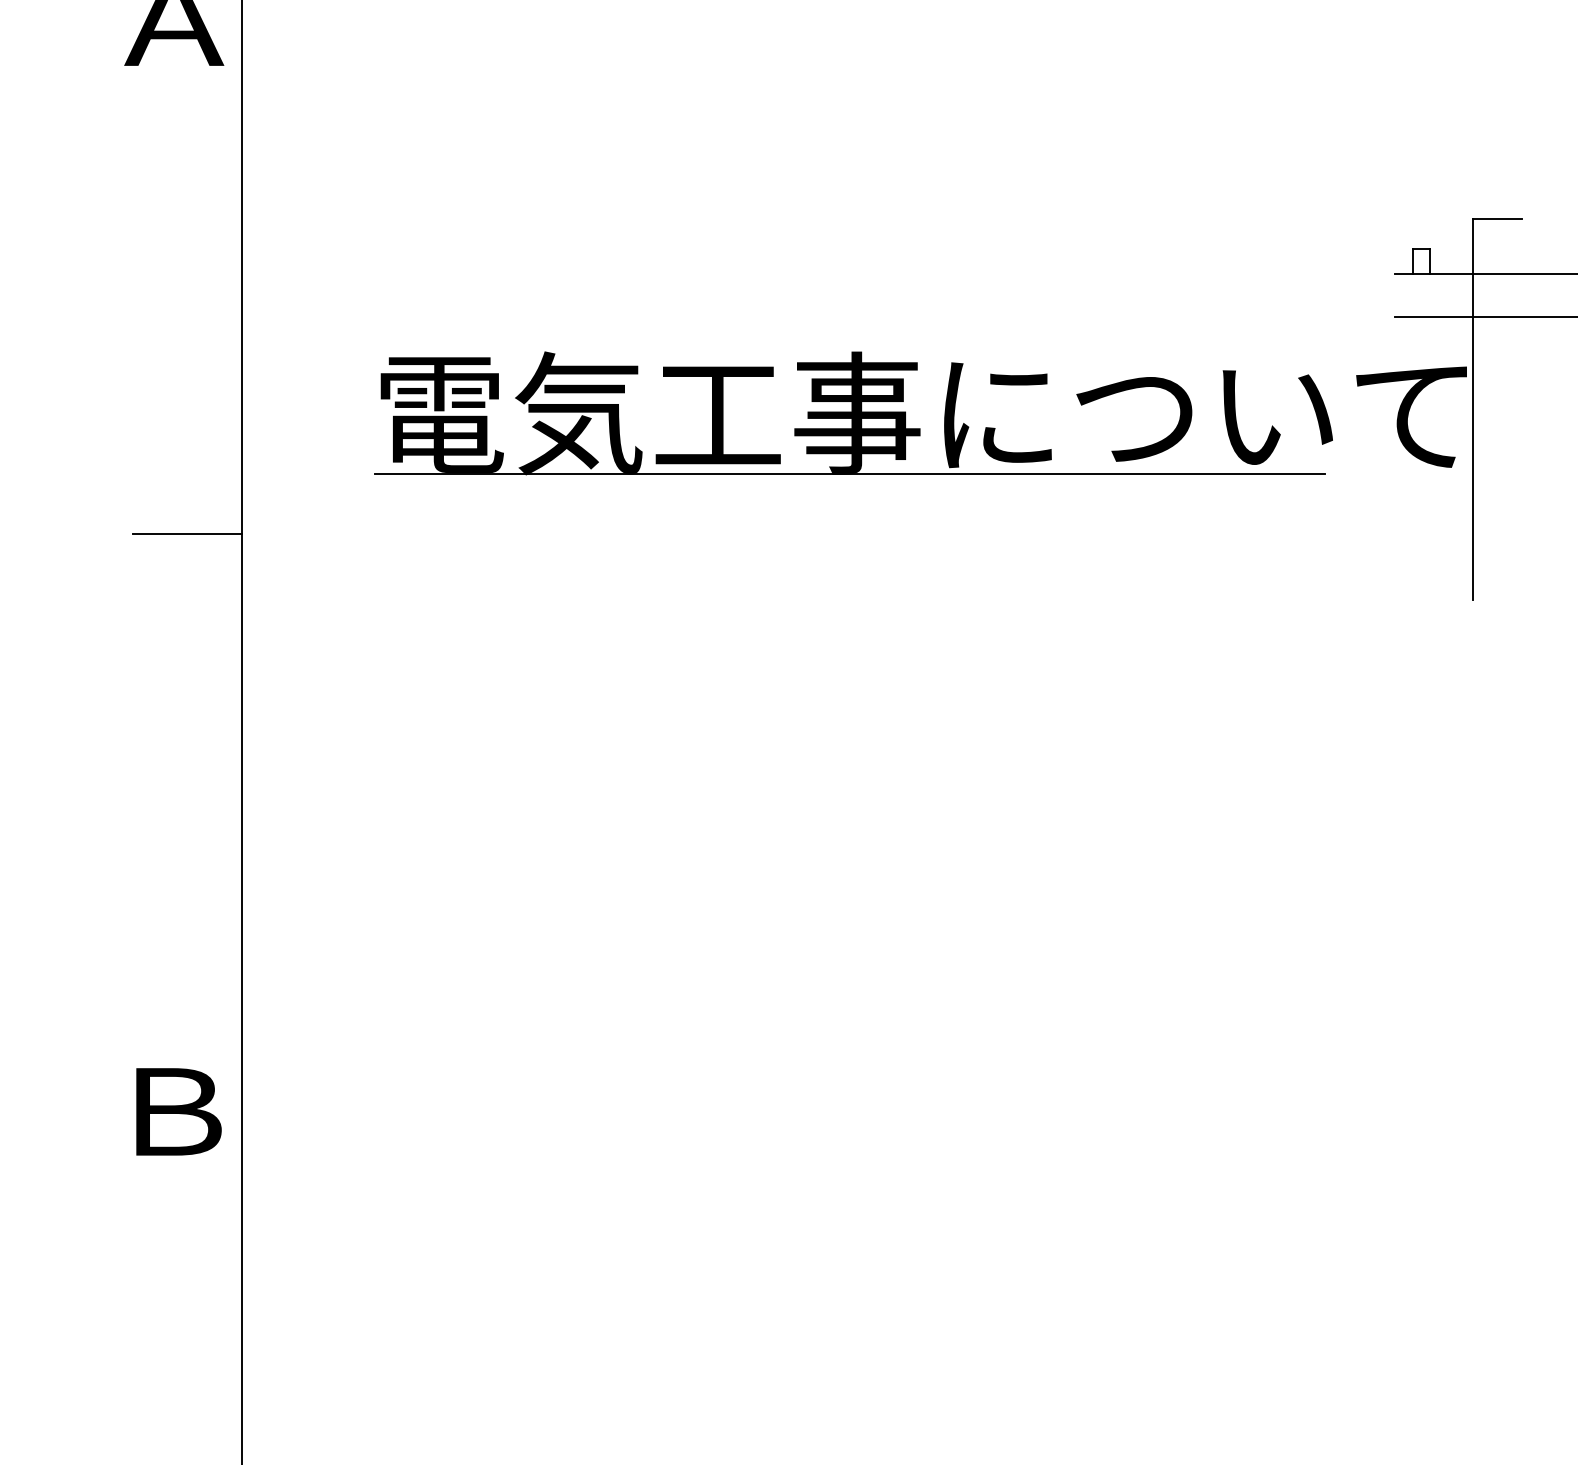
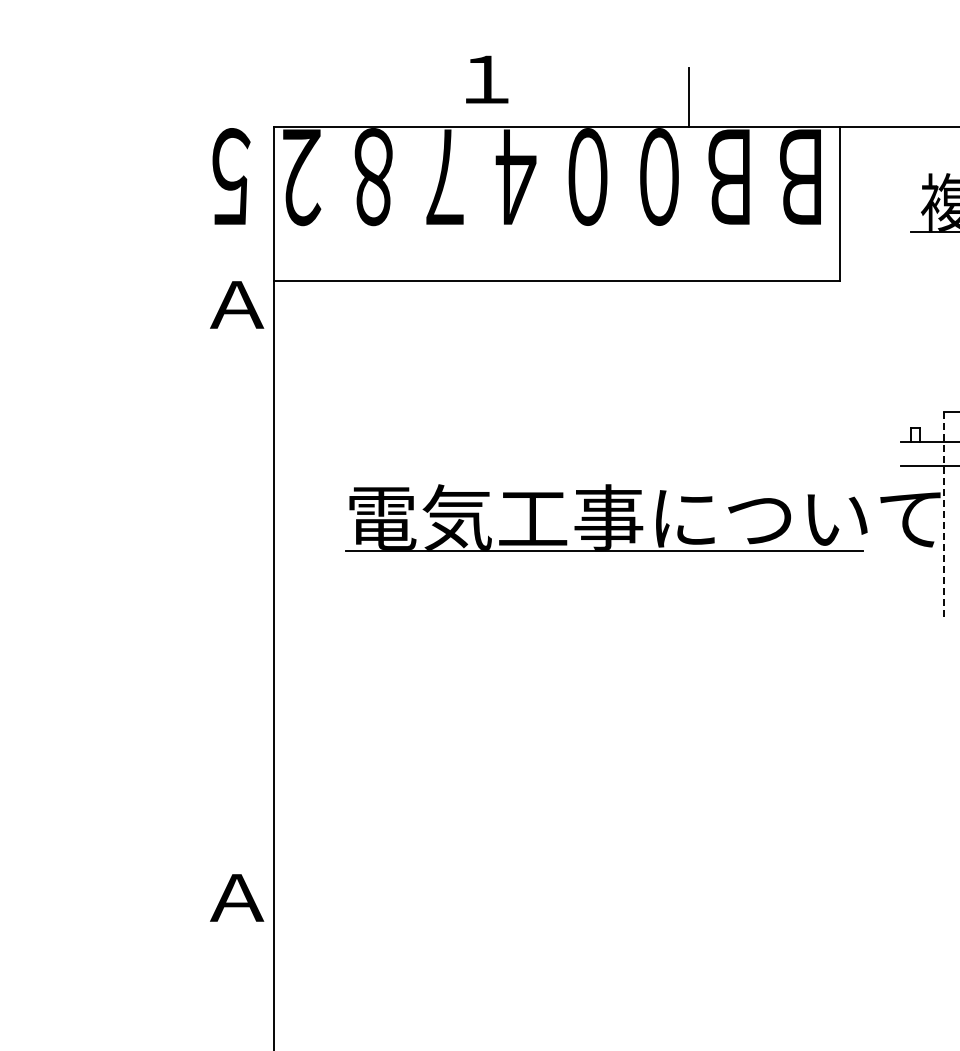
line: (1472, 409) -> (943, 515), solid -> dashed
line: (187, 534) -> (244, 583), removed
text: (175, 1111) -> (237, 897), Ｂ -> Ａ

